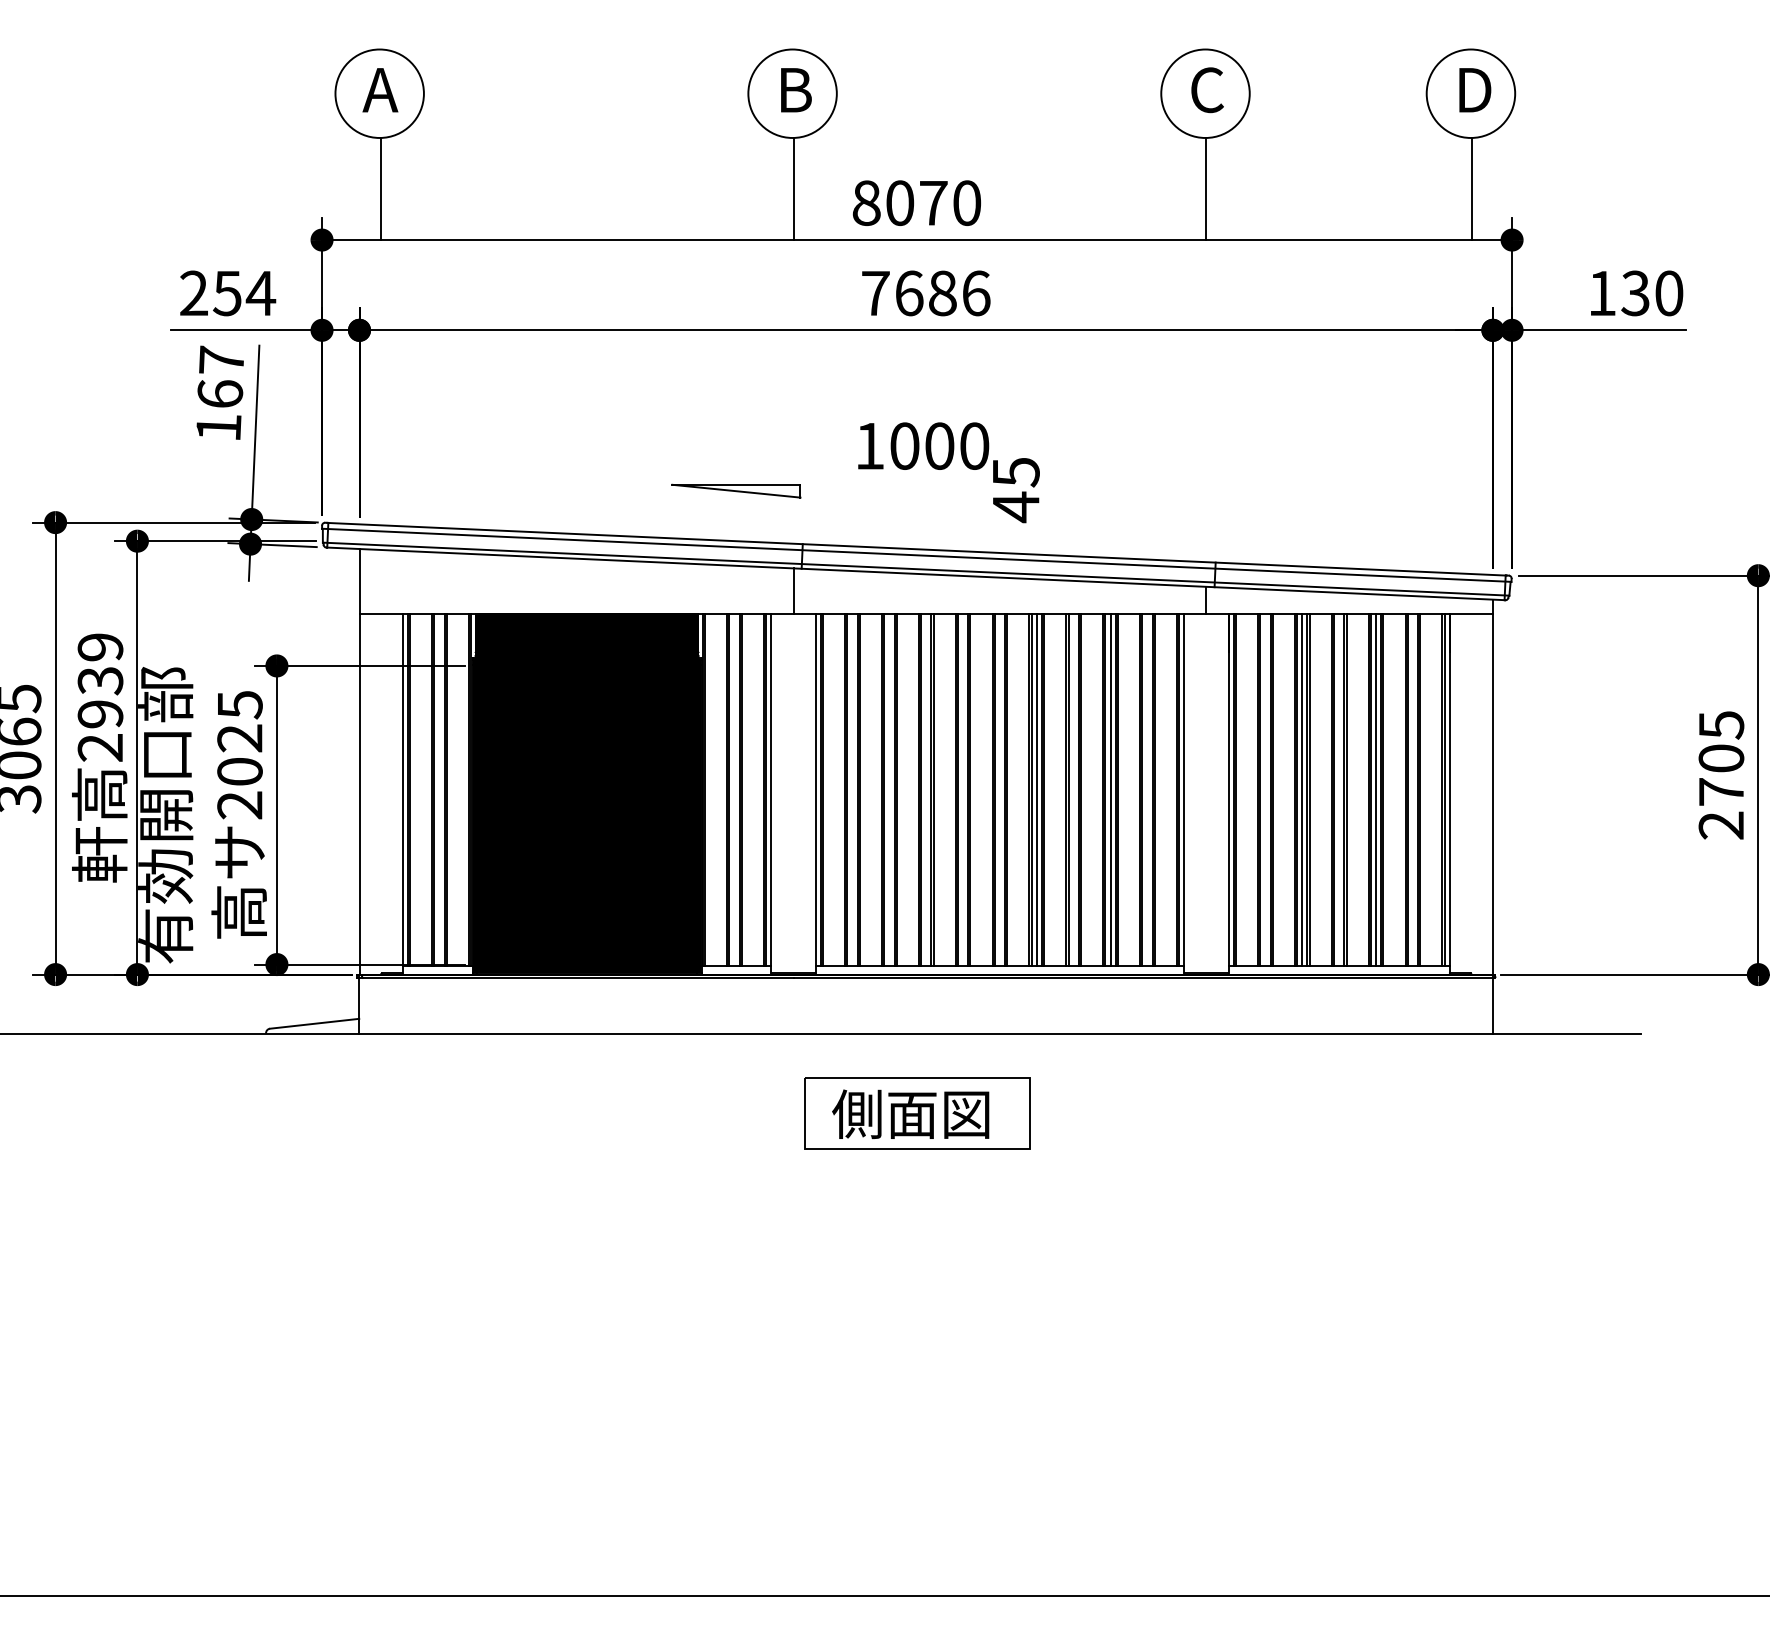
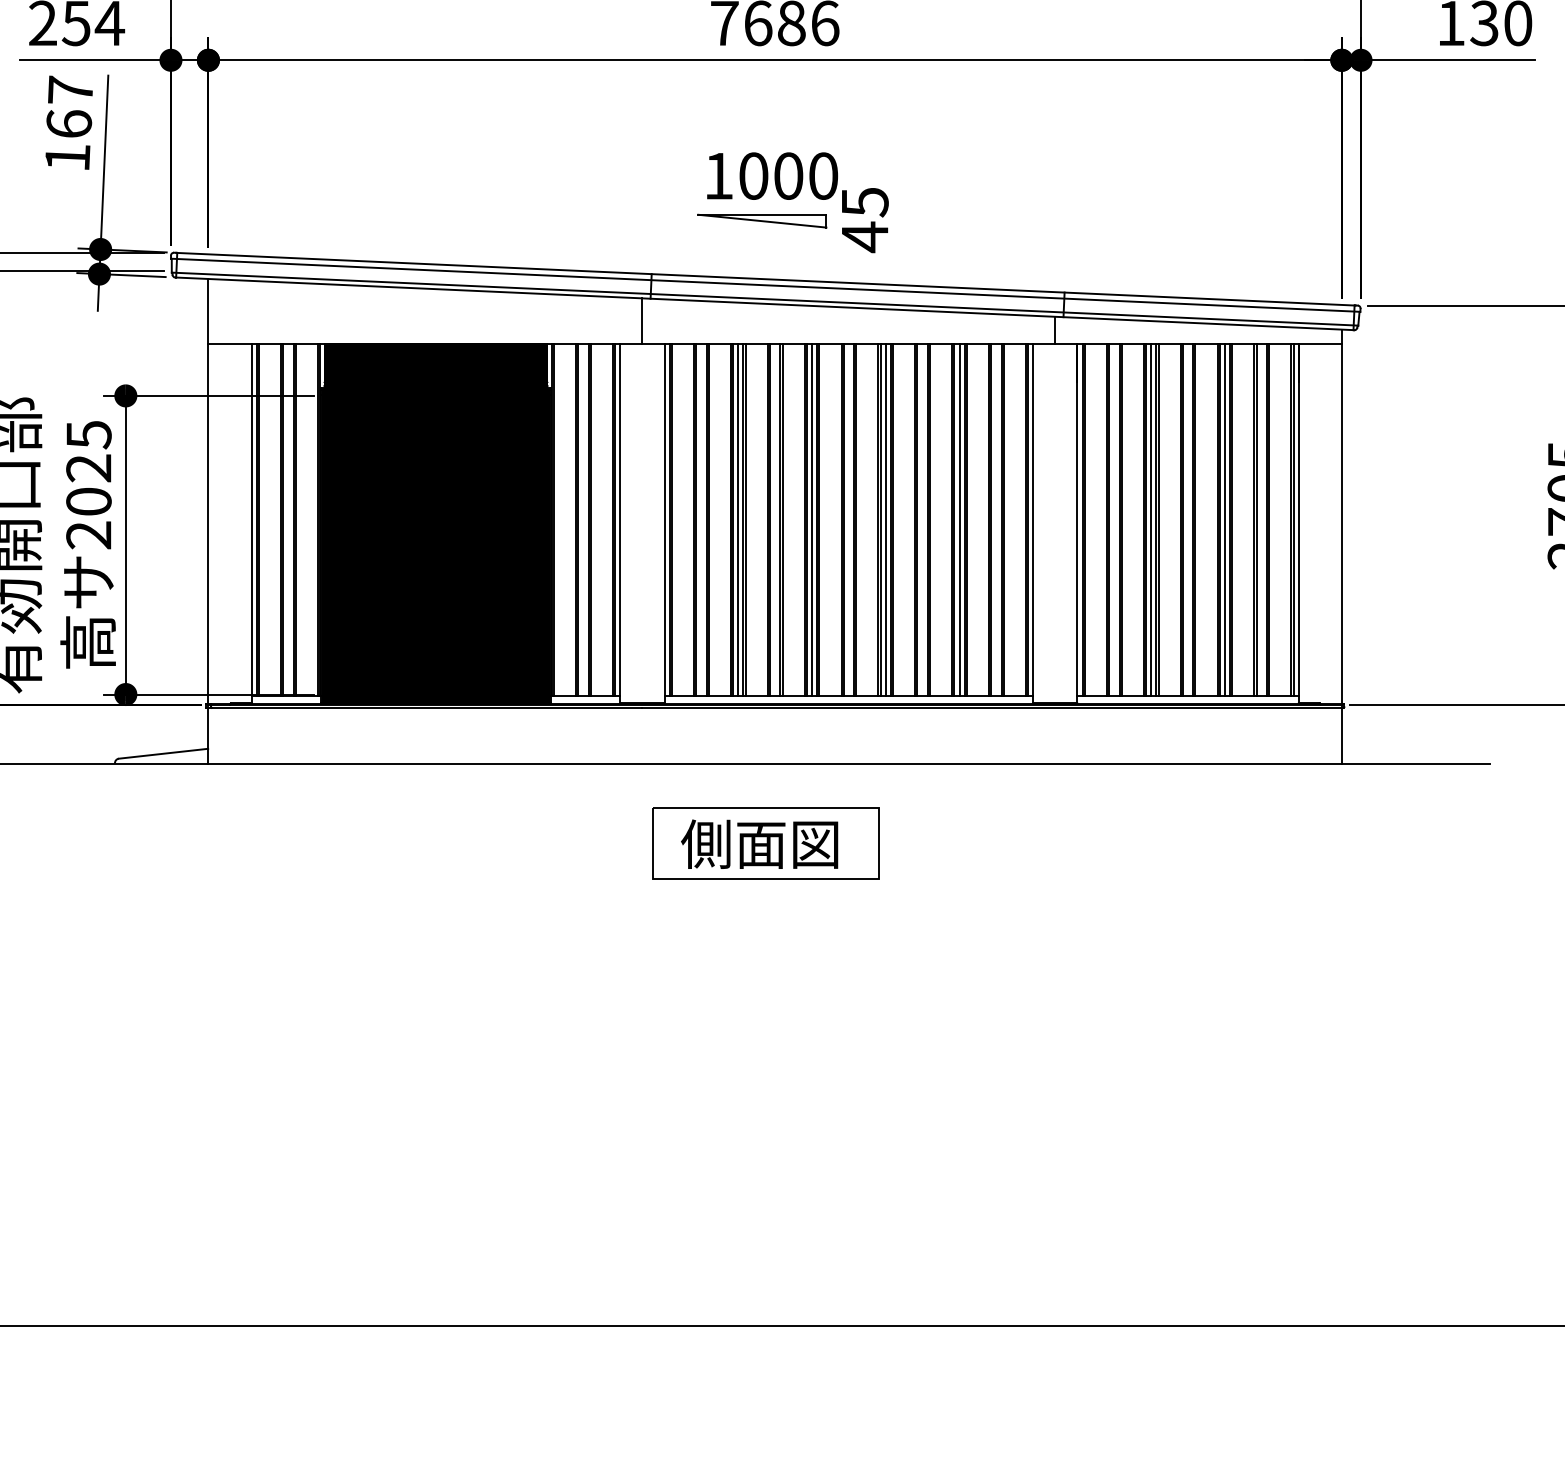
part: (736, 490) -> (762, 220), moved
line: (889, 789) -> (738, 519), added
line: (963, 789) -> (812, 519), added

